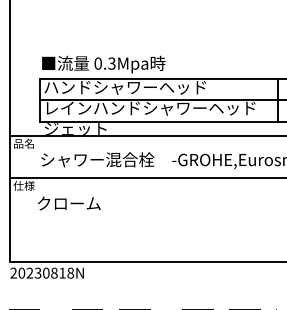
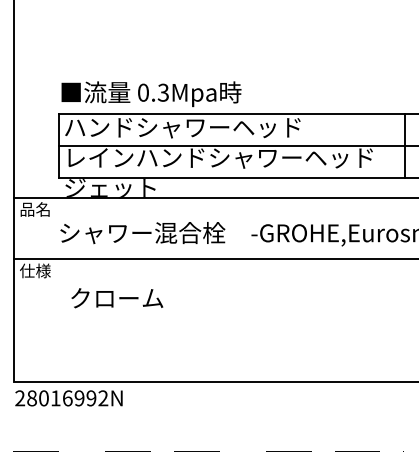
text: (69, 203) -> (117, 298), moved
text: (46, 272) -> (68, 397), 20230818N -> 28016992N

